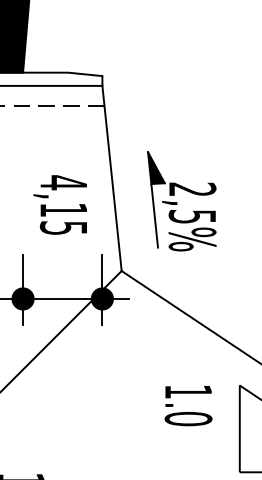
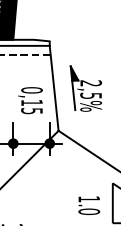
text: (62, 180) -> (31, 89), 4,15 -> 0,15
part: (180, 200) -> (85, 88), moved
text: (189, 405) -> (89, 205), moved

